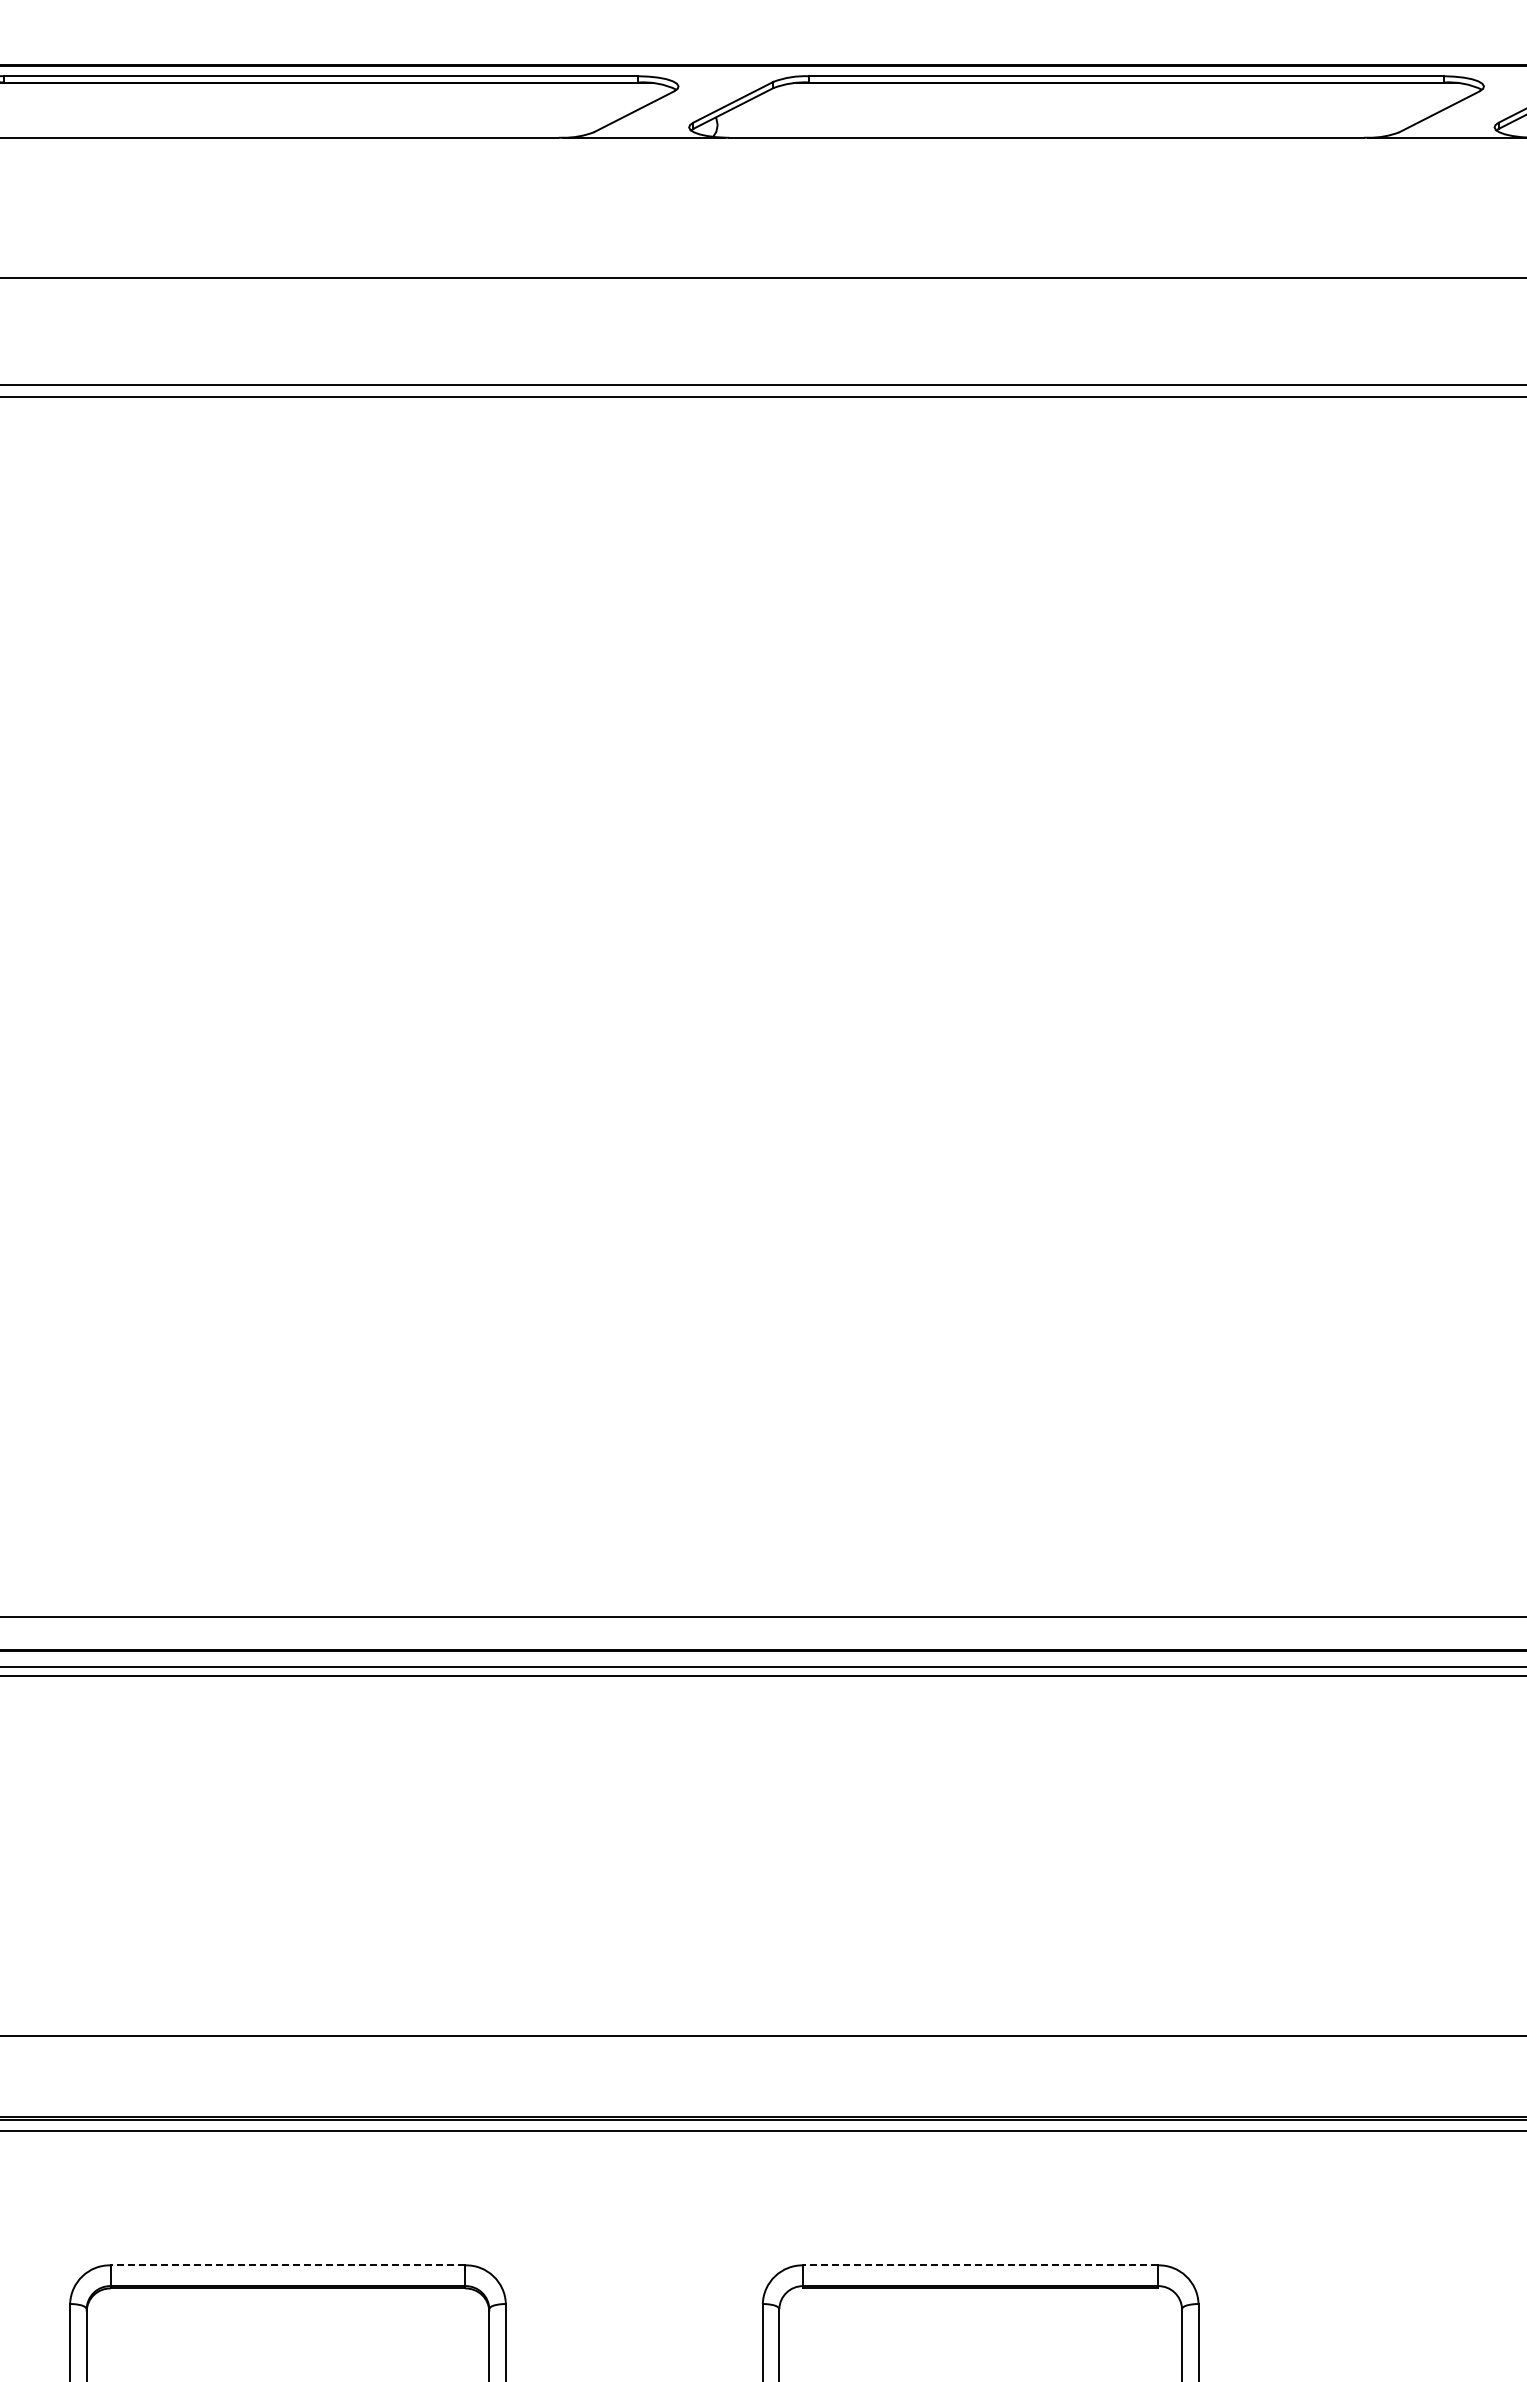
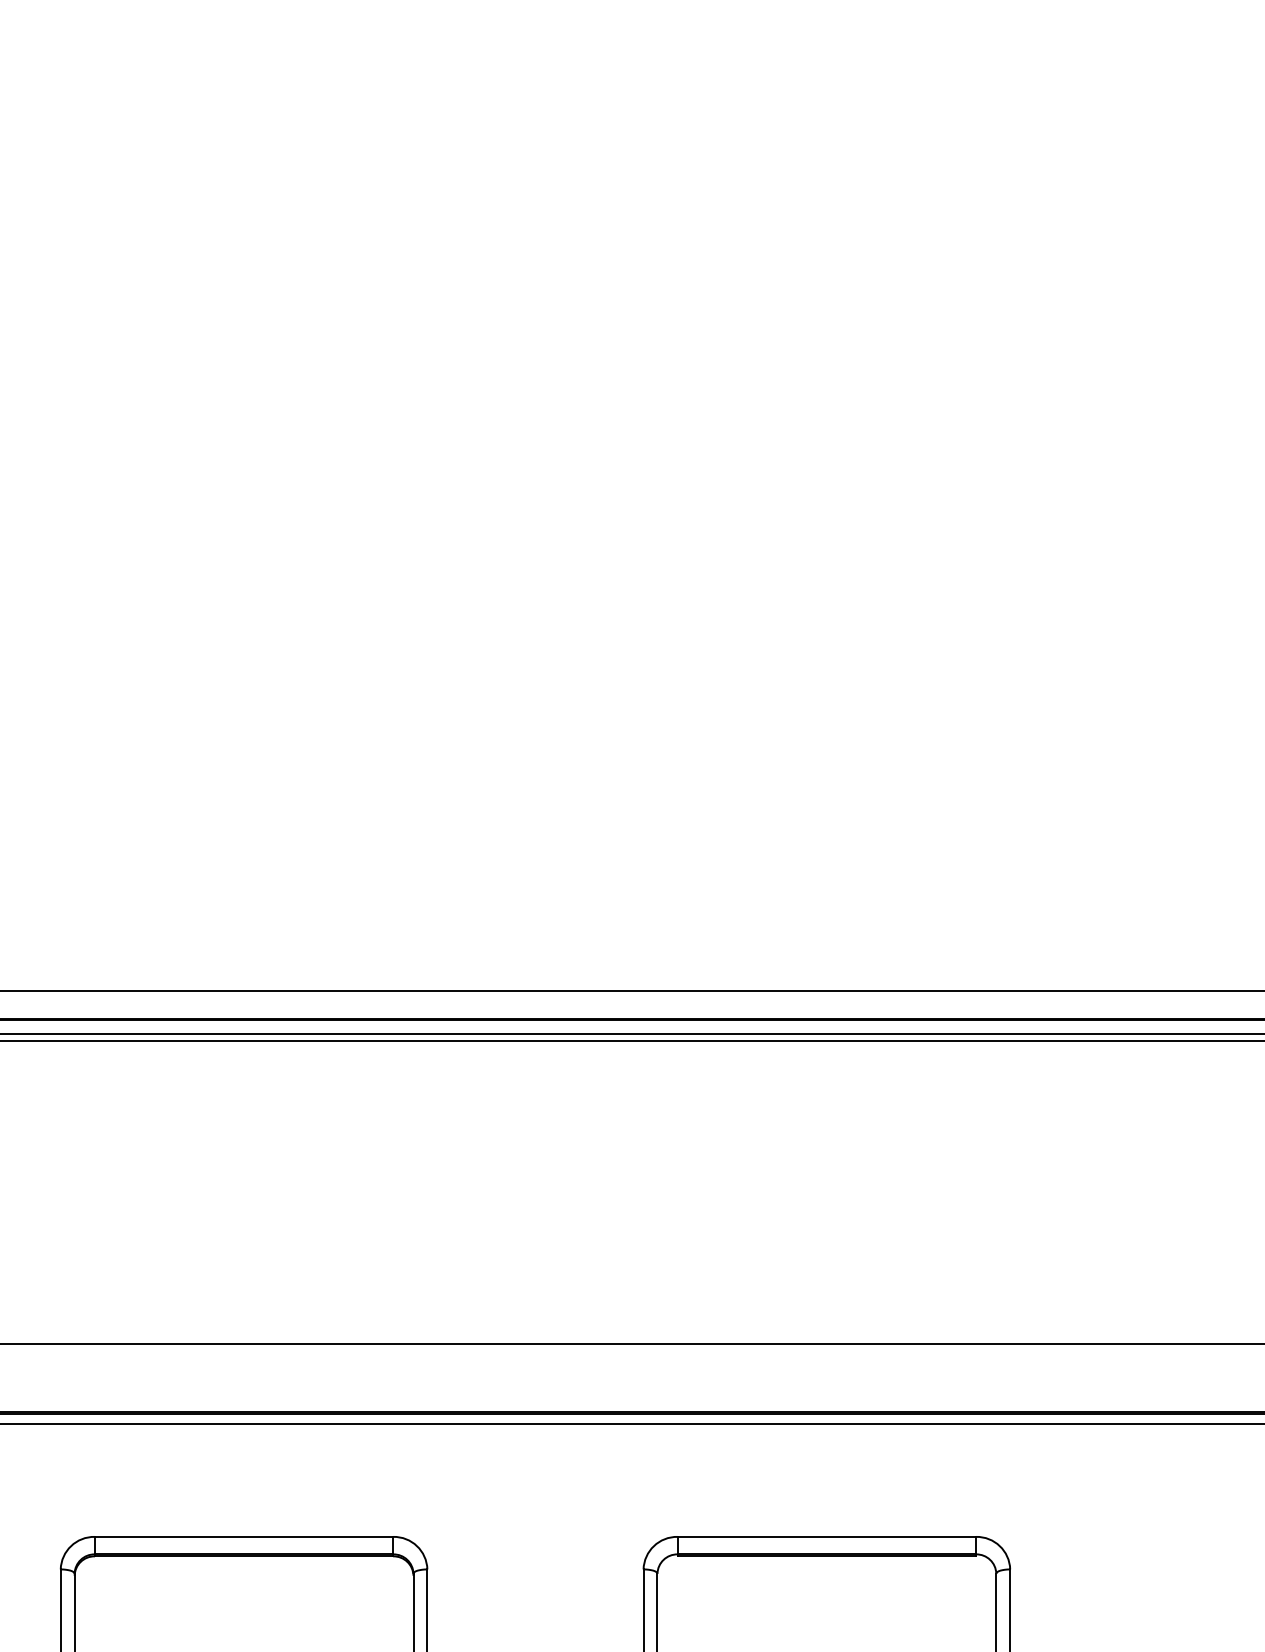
line: (287, 2265) -> (243, 1537), dashed -> solid
line: (980, 2265) -> (826, 1537), dashed -> solid

